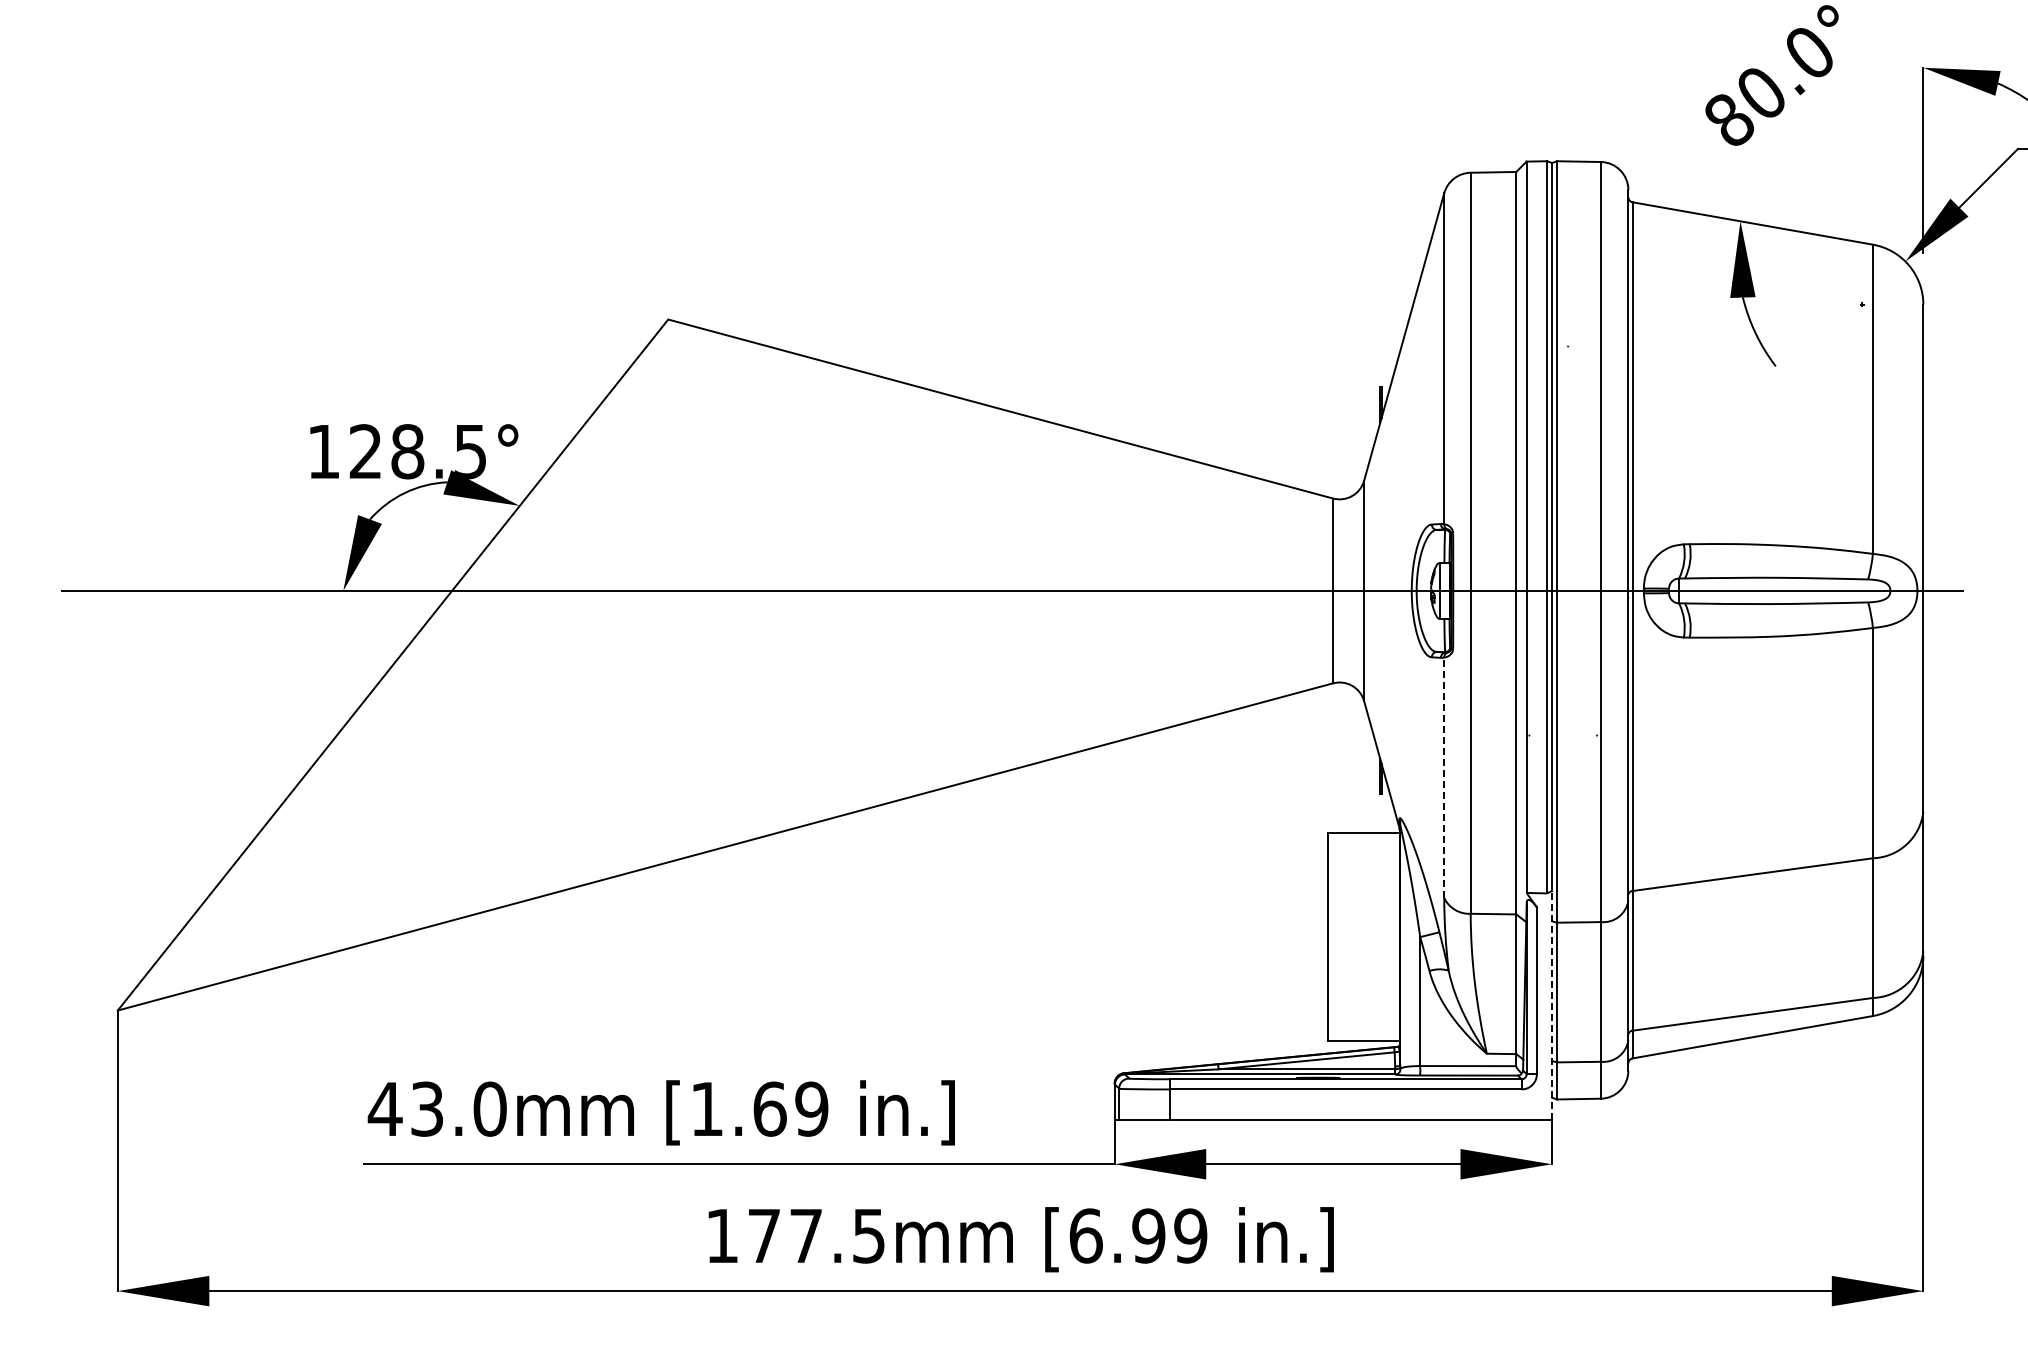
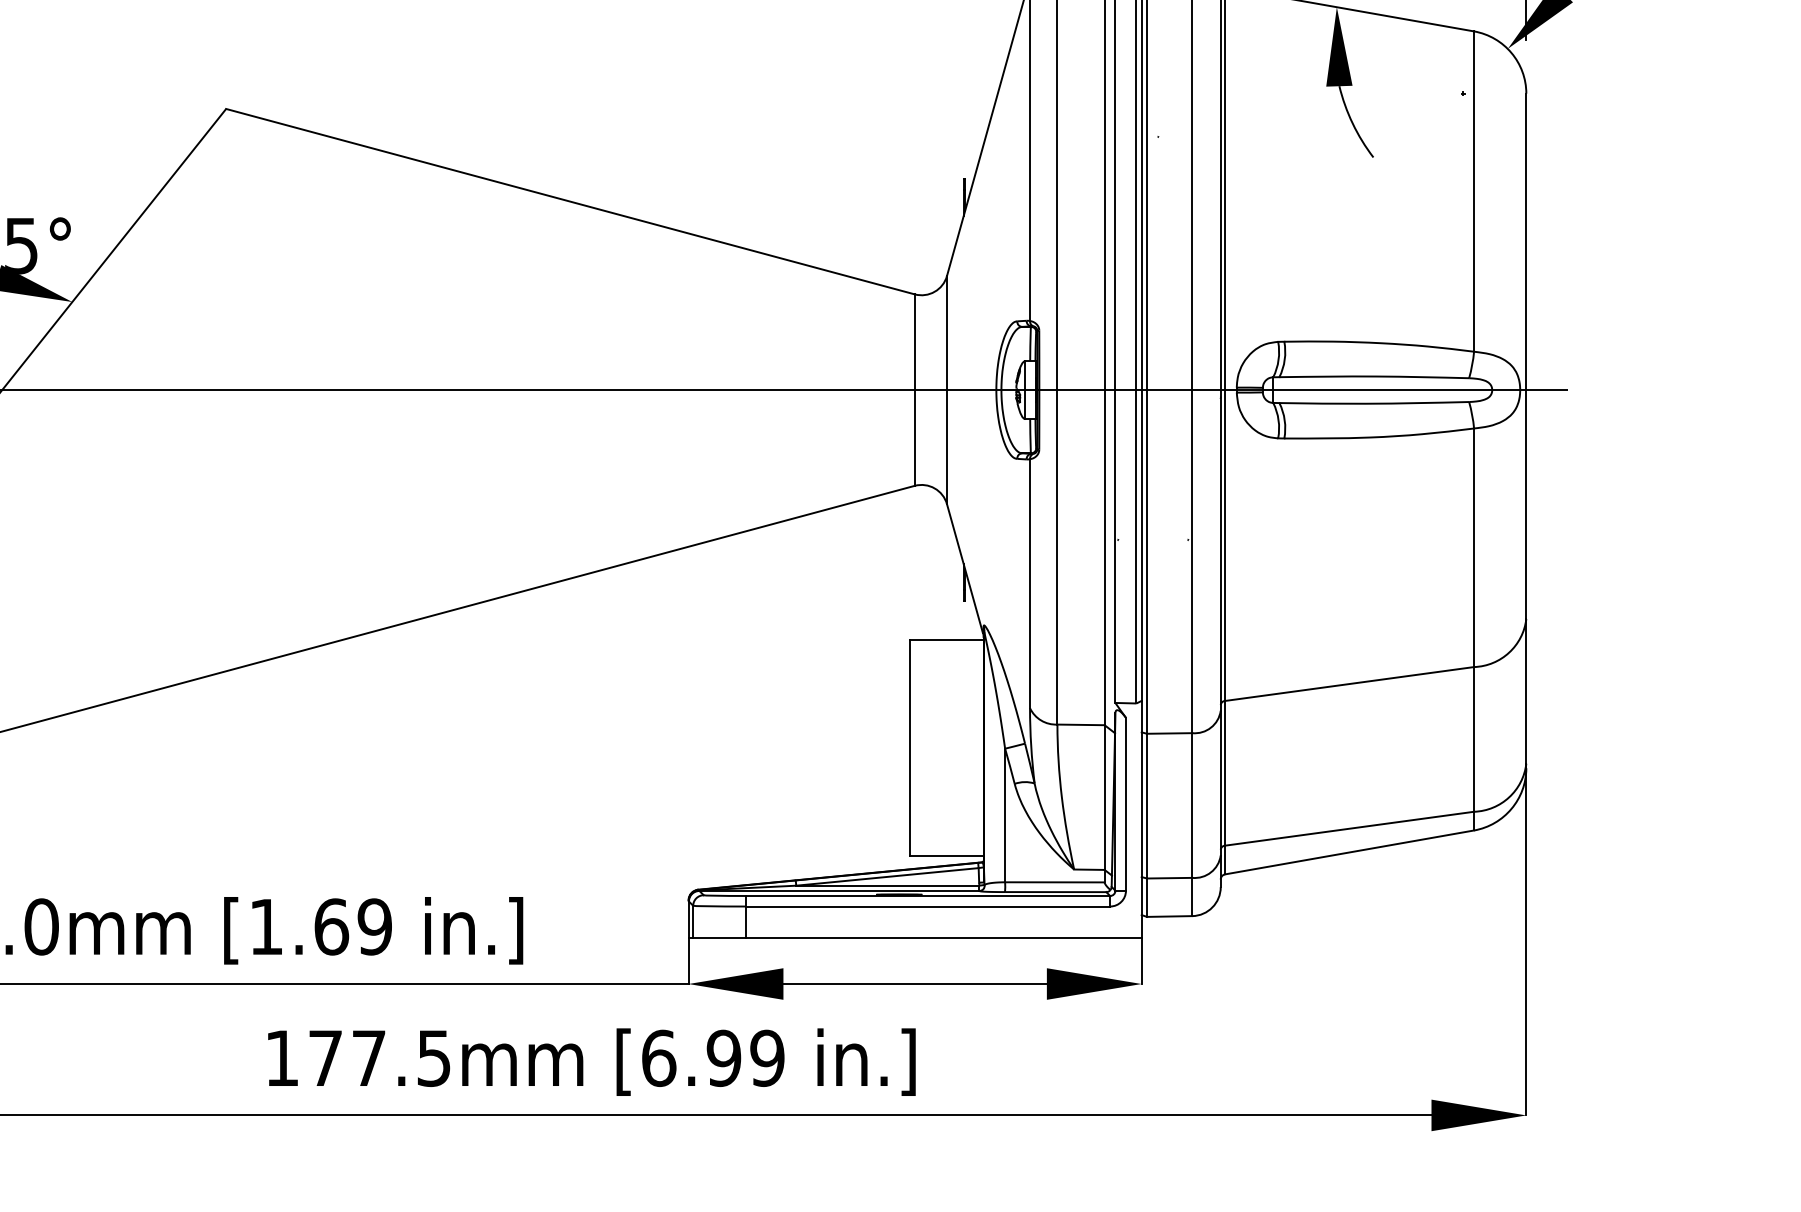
line: (1444, 777) -> (1030, 583), dashed -> solid
line: (1552, 1004) -> (1142, 818), dashed -> solid

